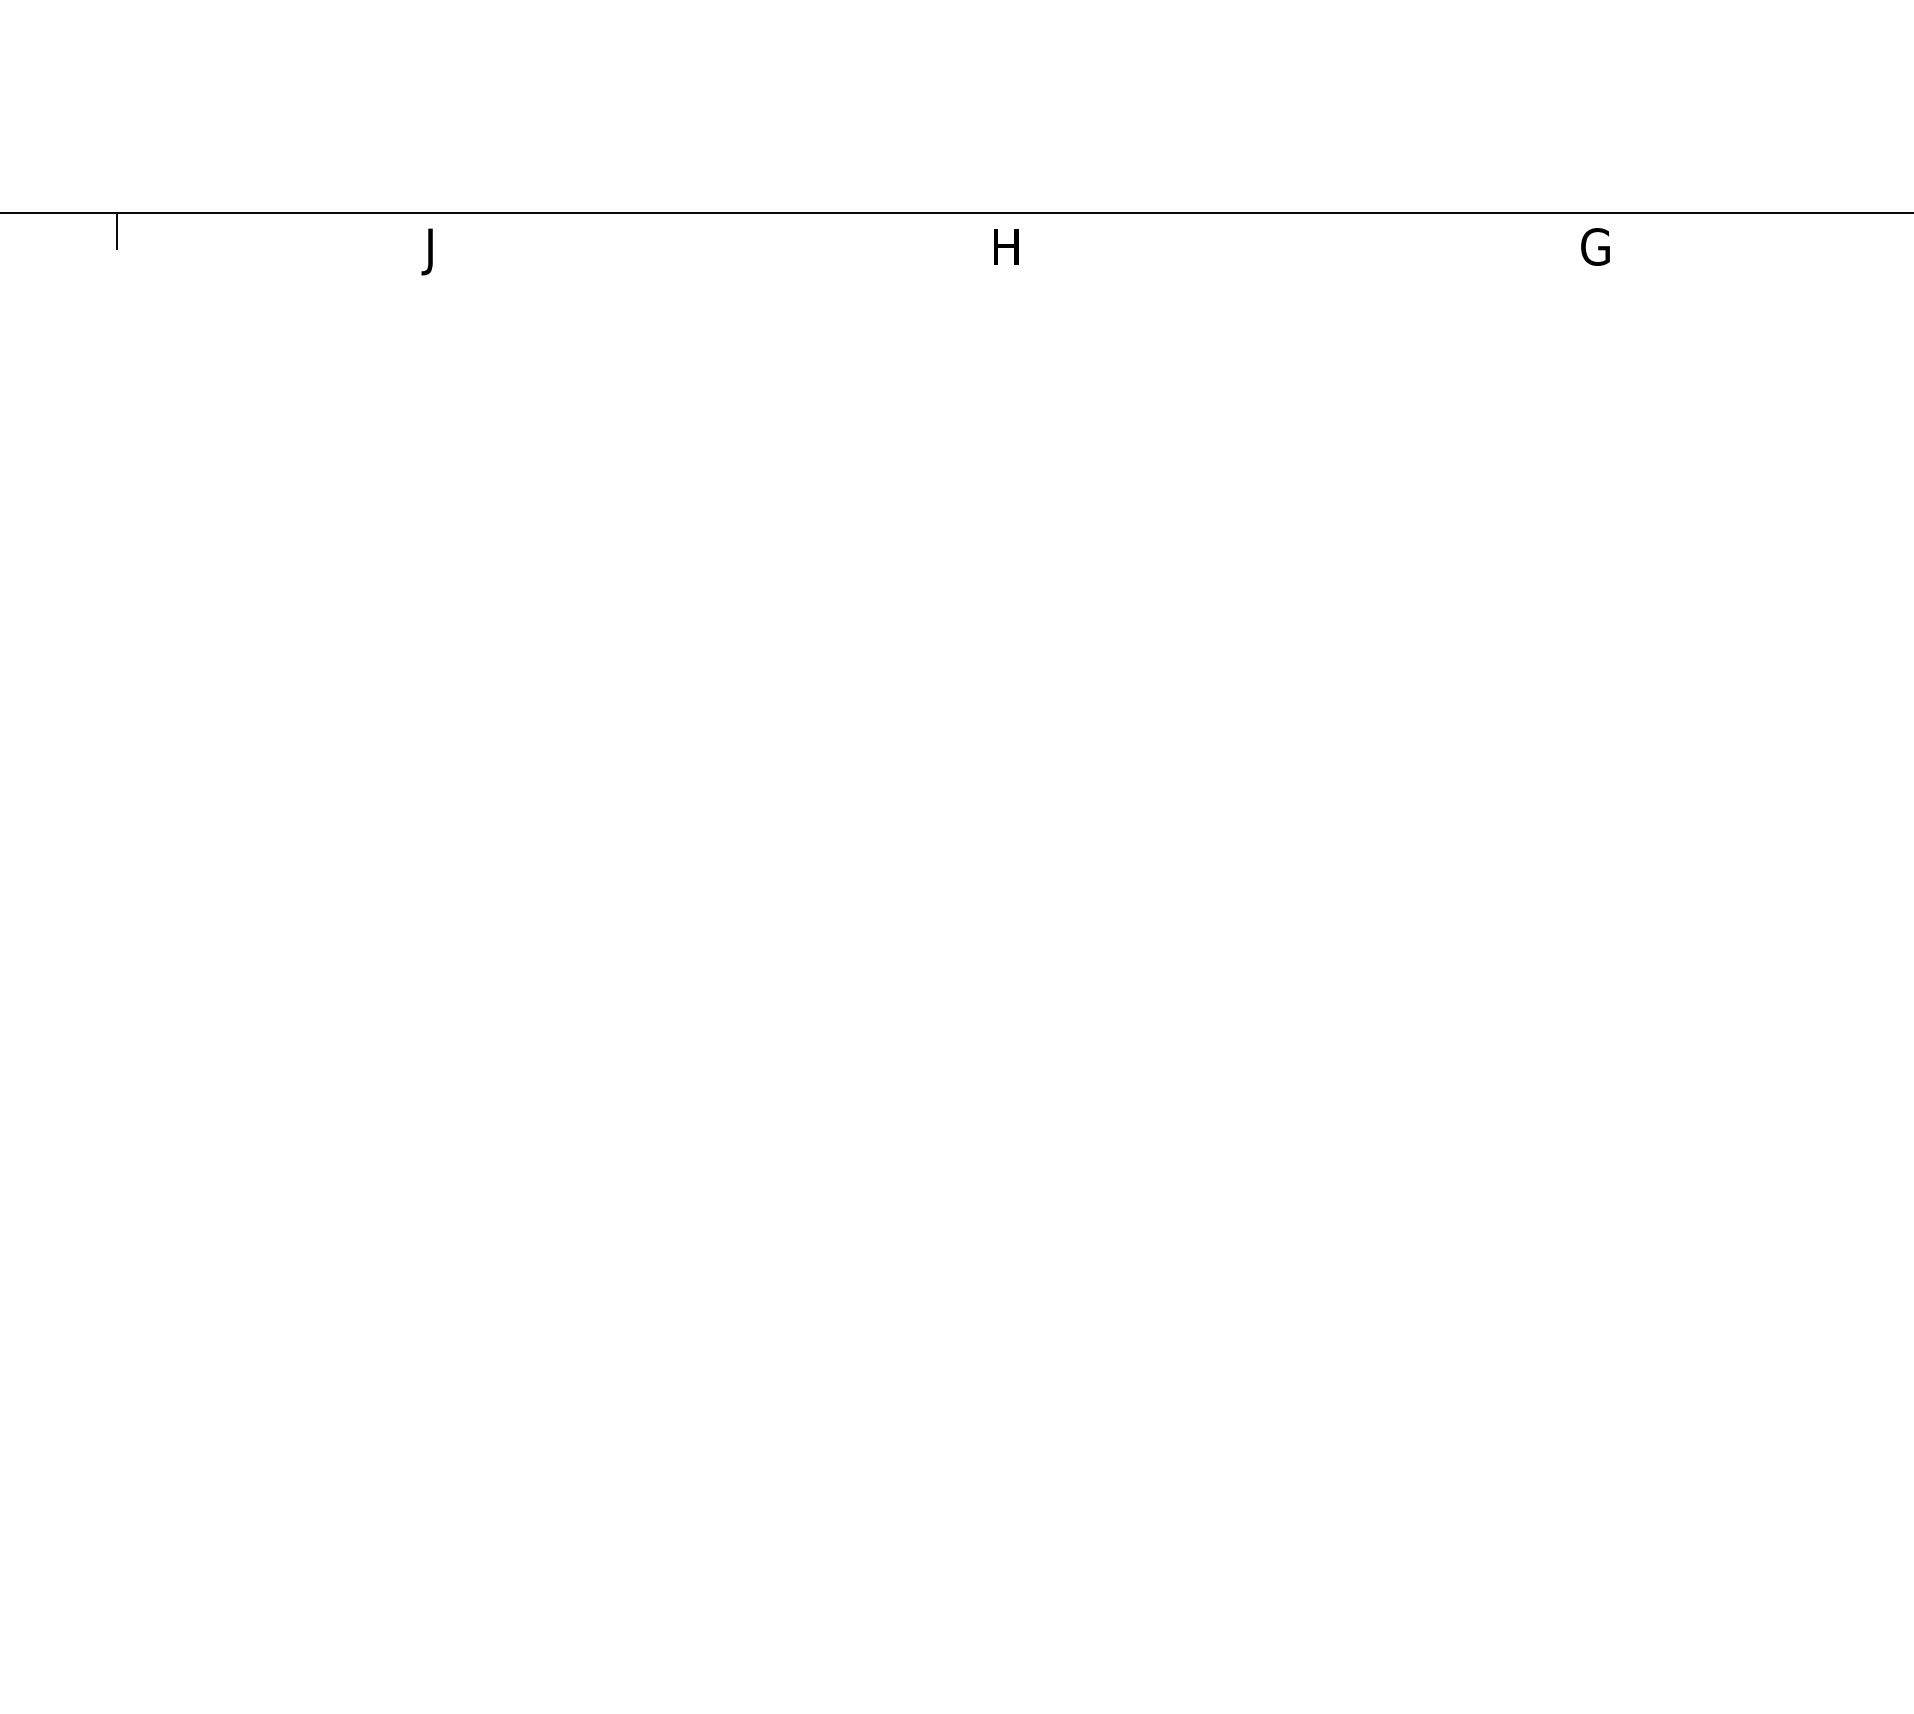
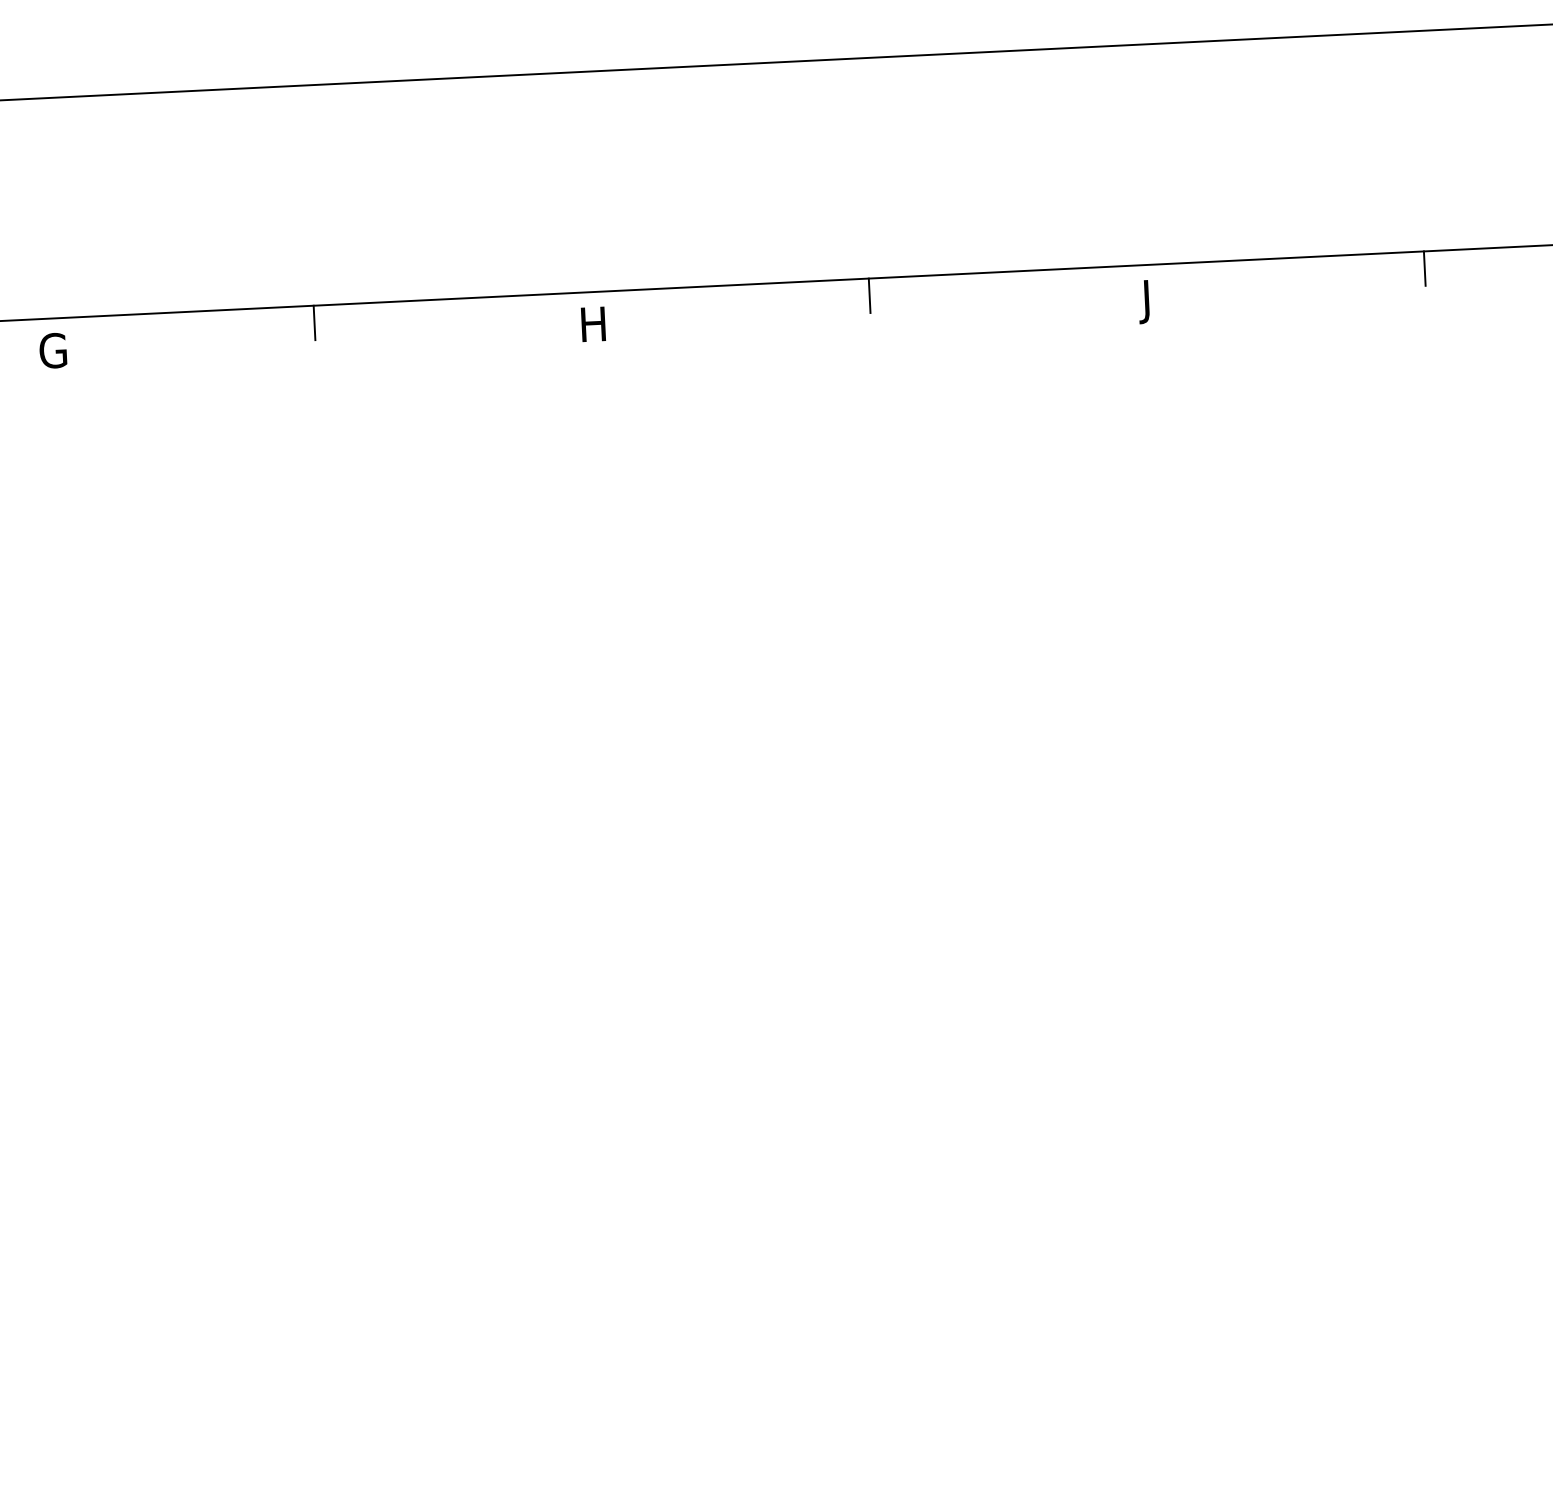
line: (709, 230) -> (314, 322), added
line: (1301, 230) -> (869, 295), added
line: (1893, 230) -> (1424, 268), added
text: (429, 251) -> (52, 355), J -> G
text: (1595, 251) -> (1146, 301), G -> J

